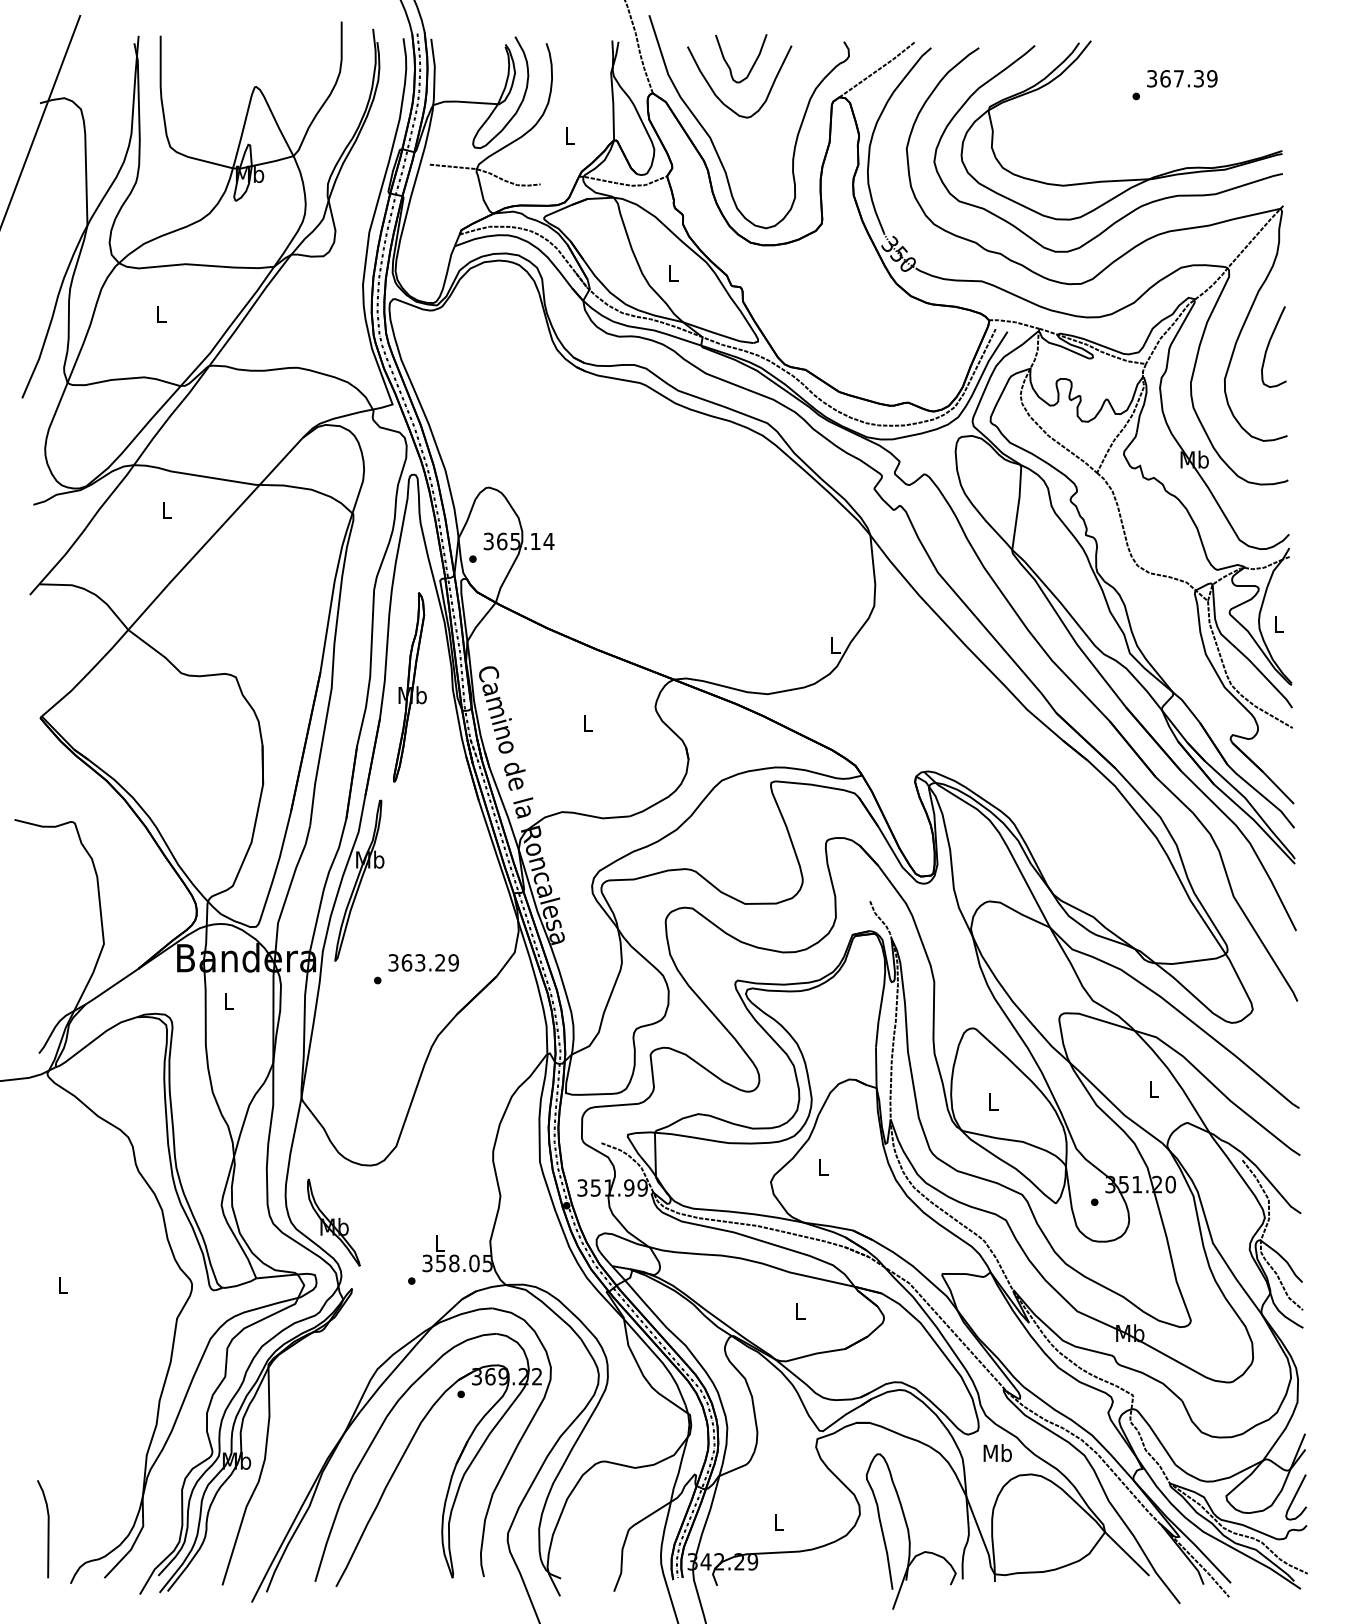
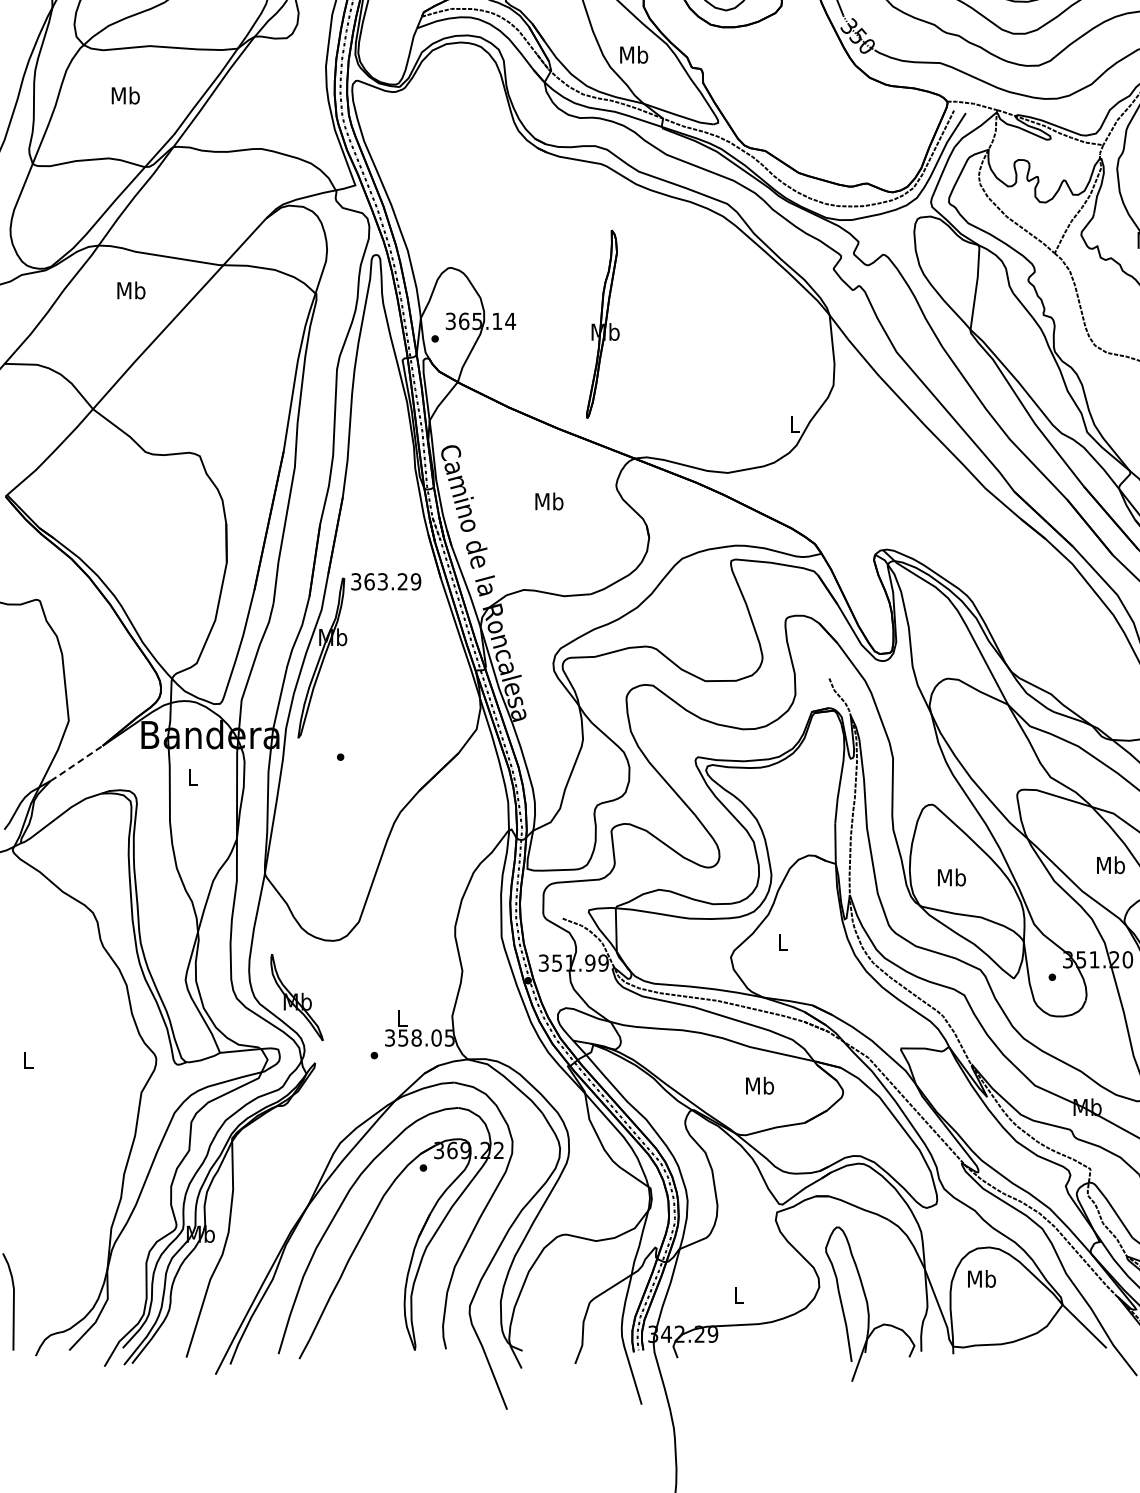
text: (673, 272) -> (634, 54), L -> Mb
text: (161, 314) -> (125, 96), L -> Mb
text: (166, 510) -> (130, 290), L -> Mb
part: (409, 687) -> (602, 324), moved
text: (588, 722) -> (549, 501), L -> Mb
text: (423, 962) -> (386, 581), moved
line: (111, 987) -> (76, 764), solid -> dashed
text: (1153, 1089) -> (1110, 865), L -> Mb
text: (993, 1101) -> (951, 877), L -> Mb
text: (800, 1311) -> (760, 1085), L -> Mb
text: (997, 1453) -> (981, 1279), moved

